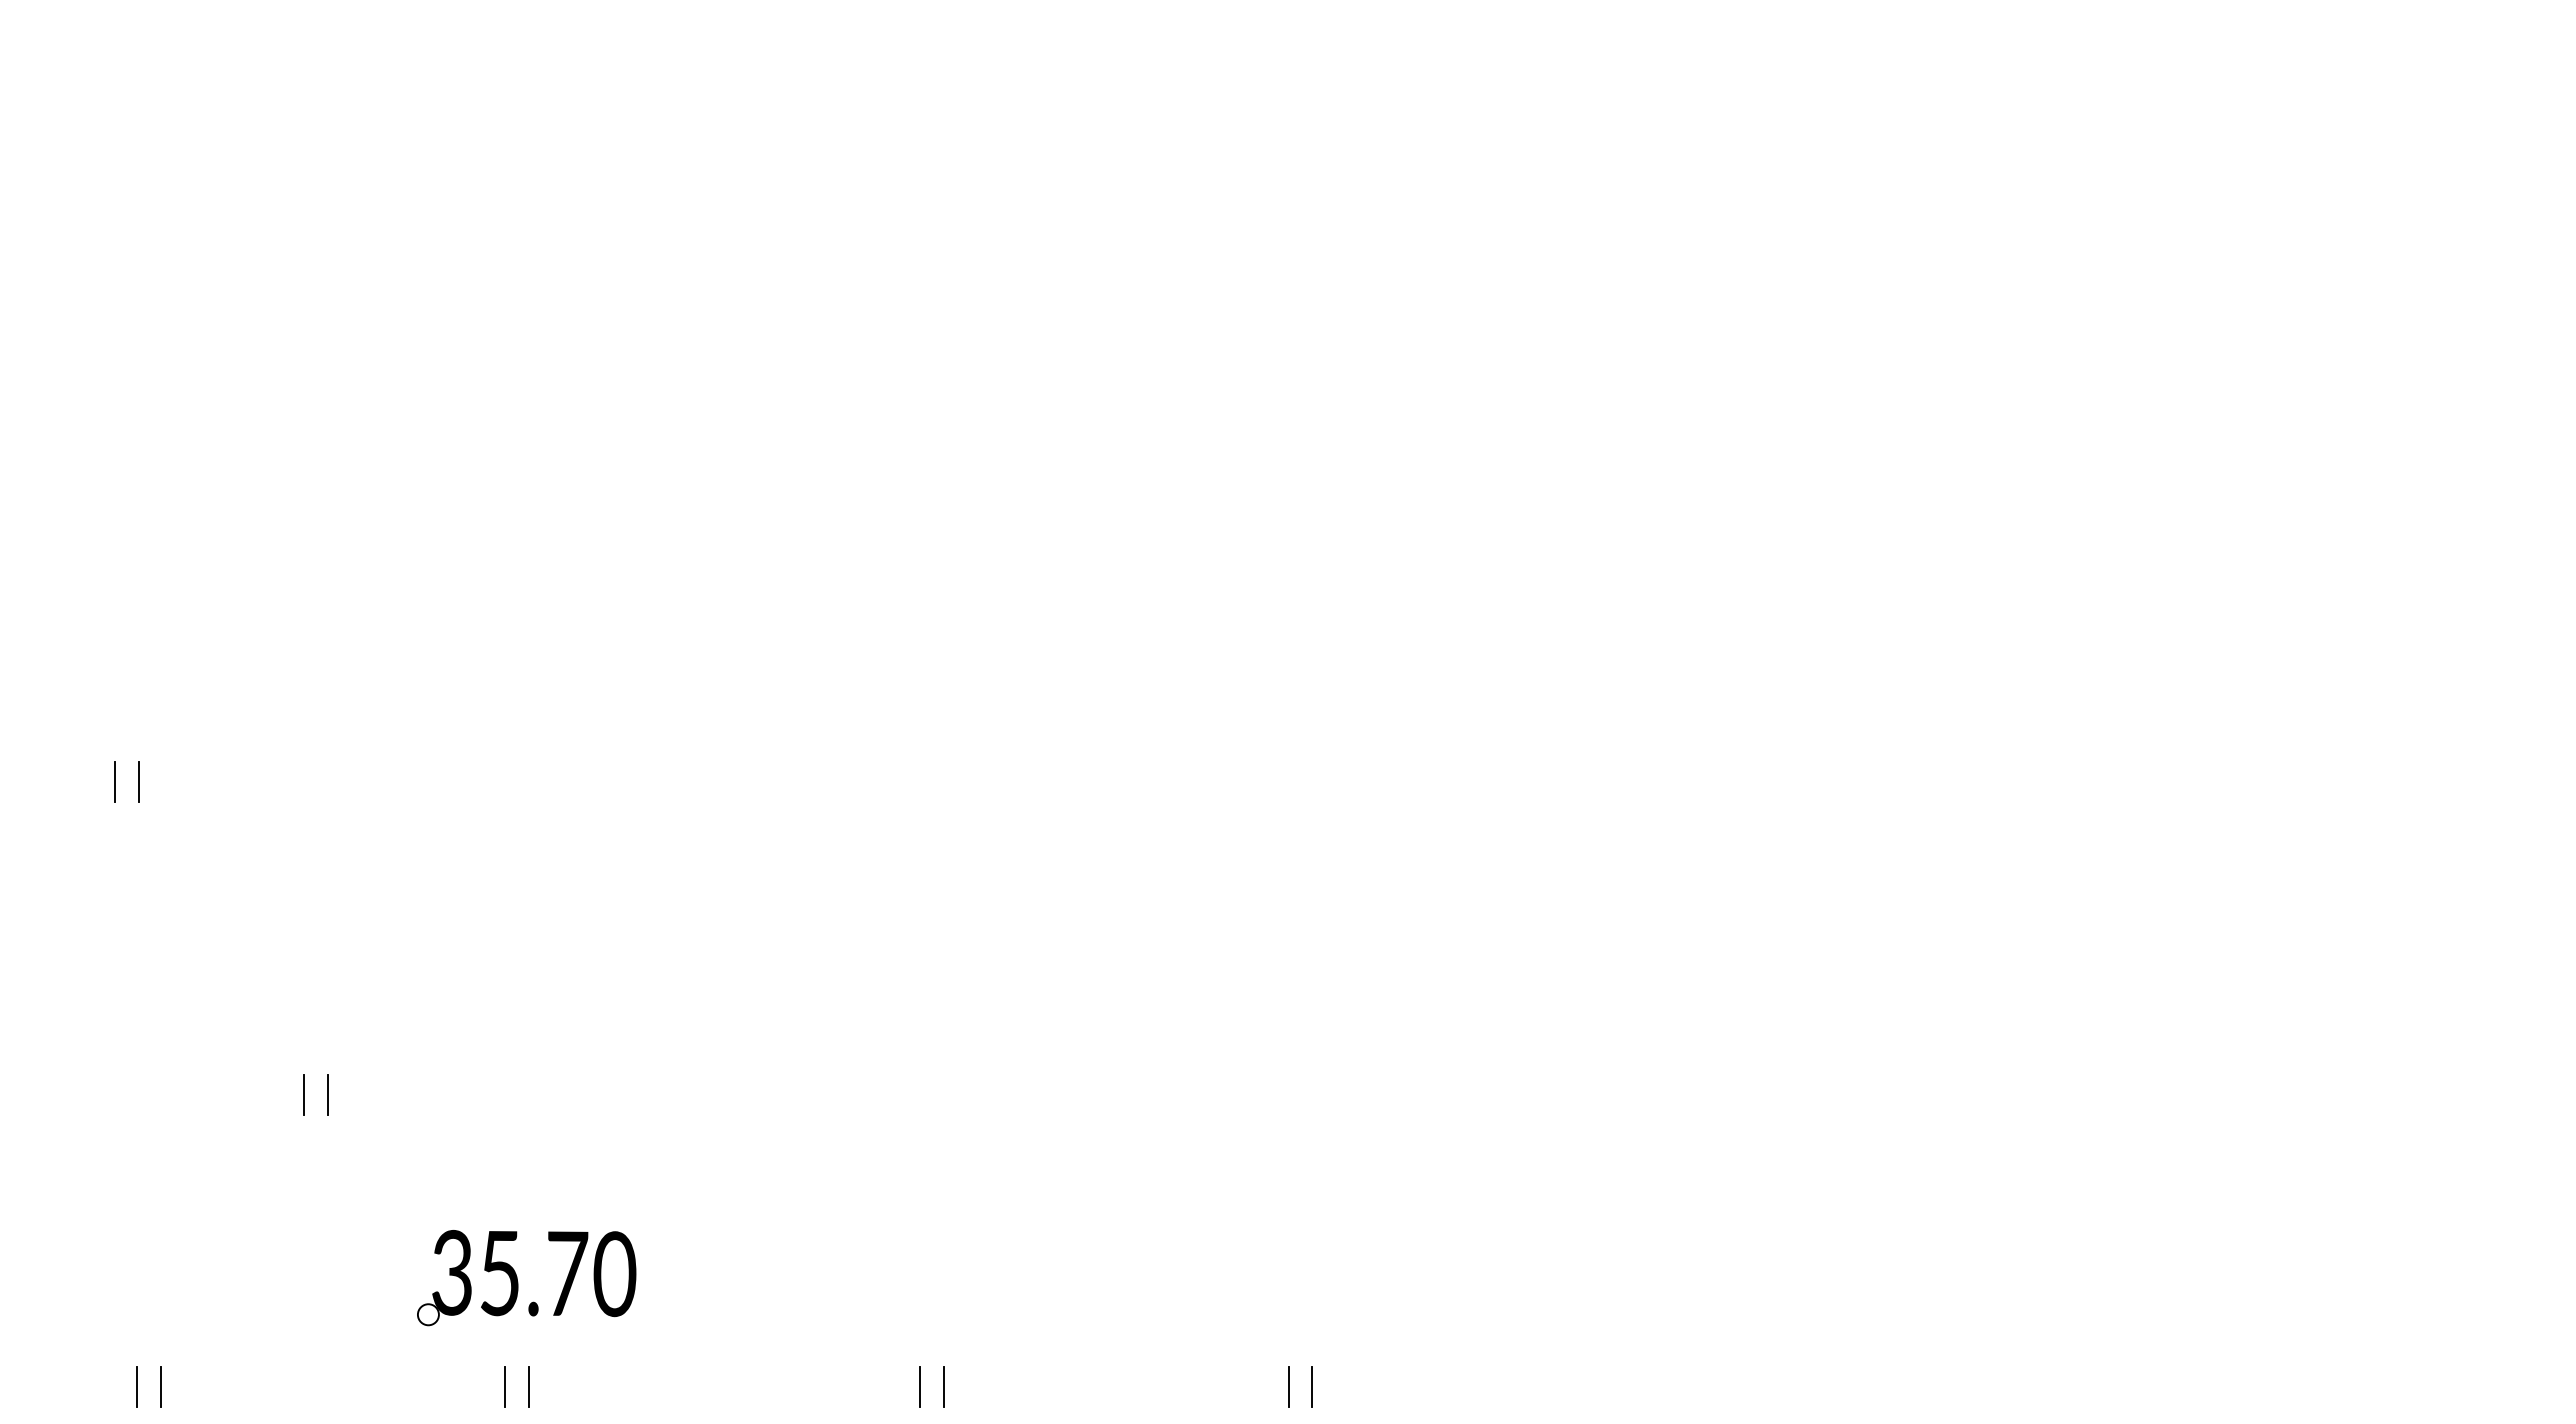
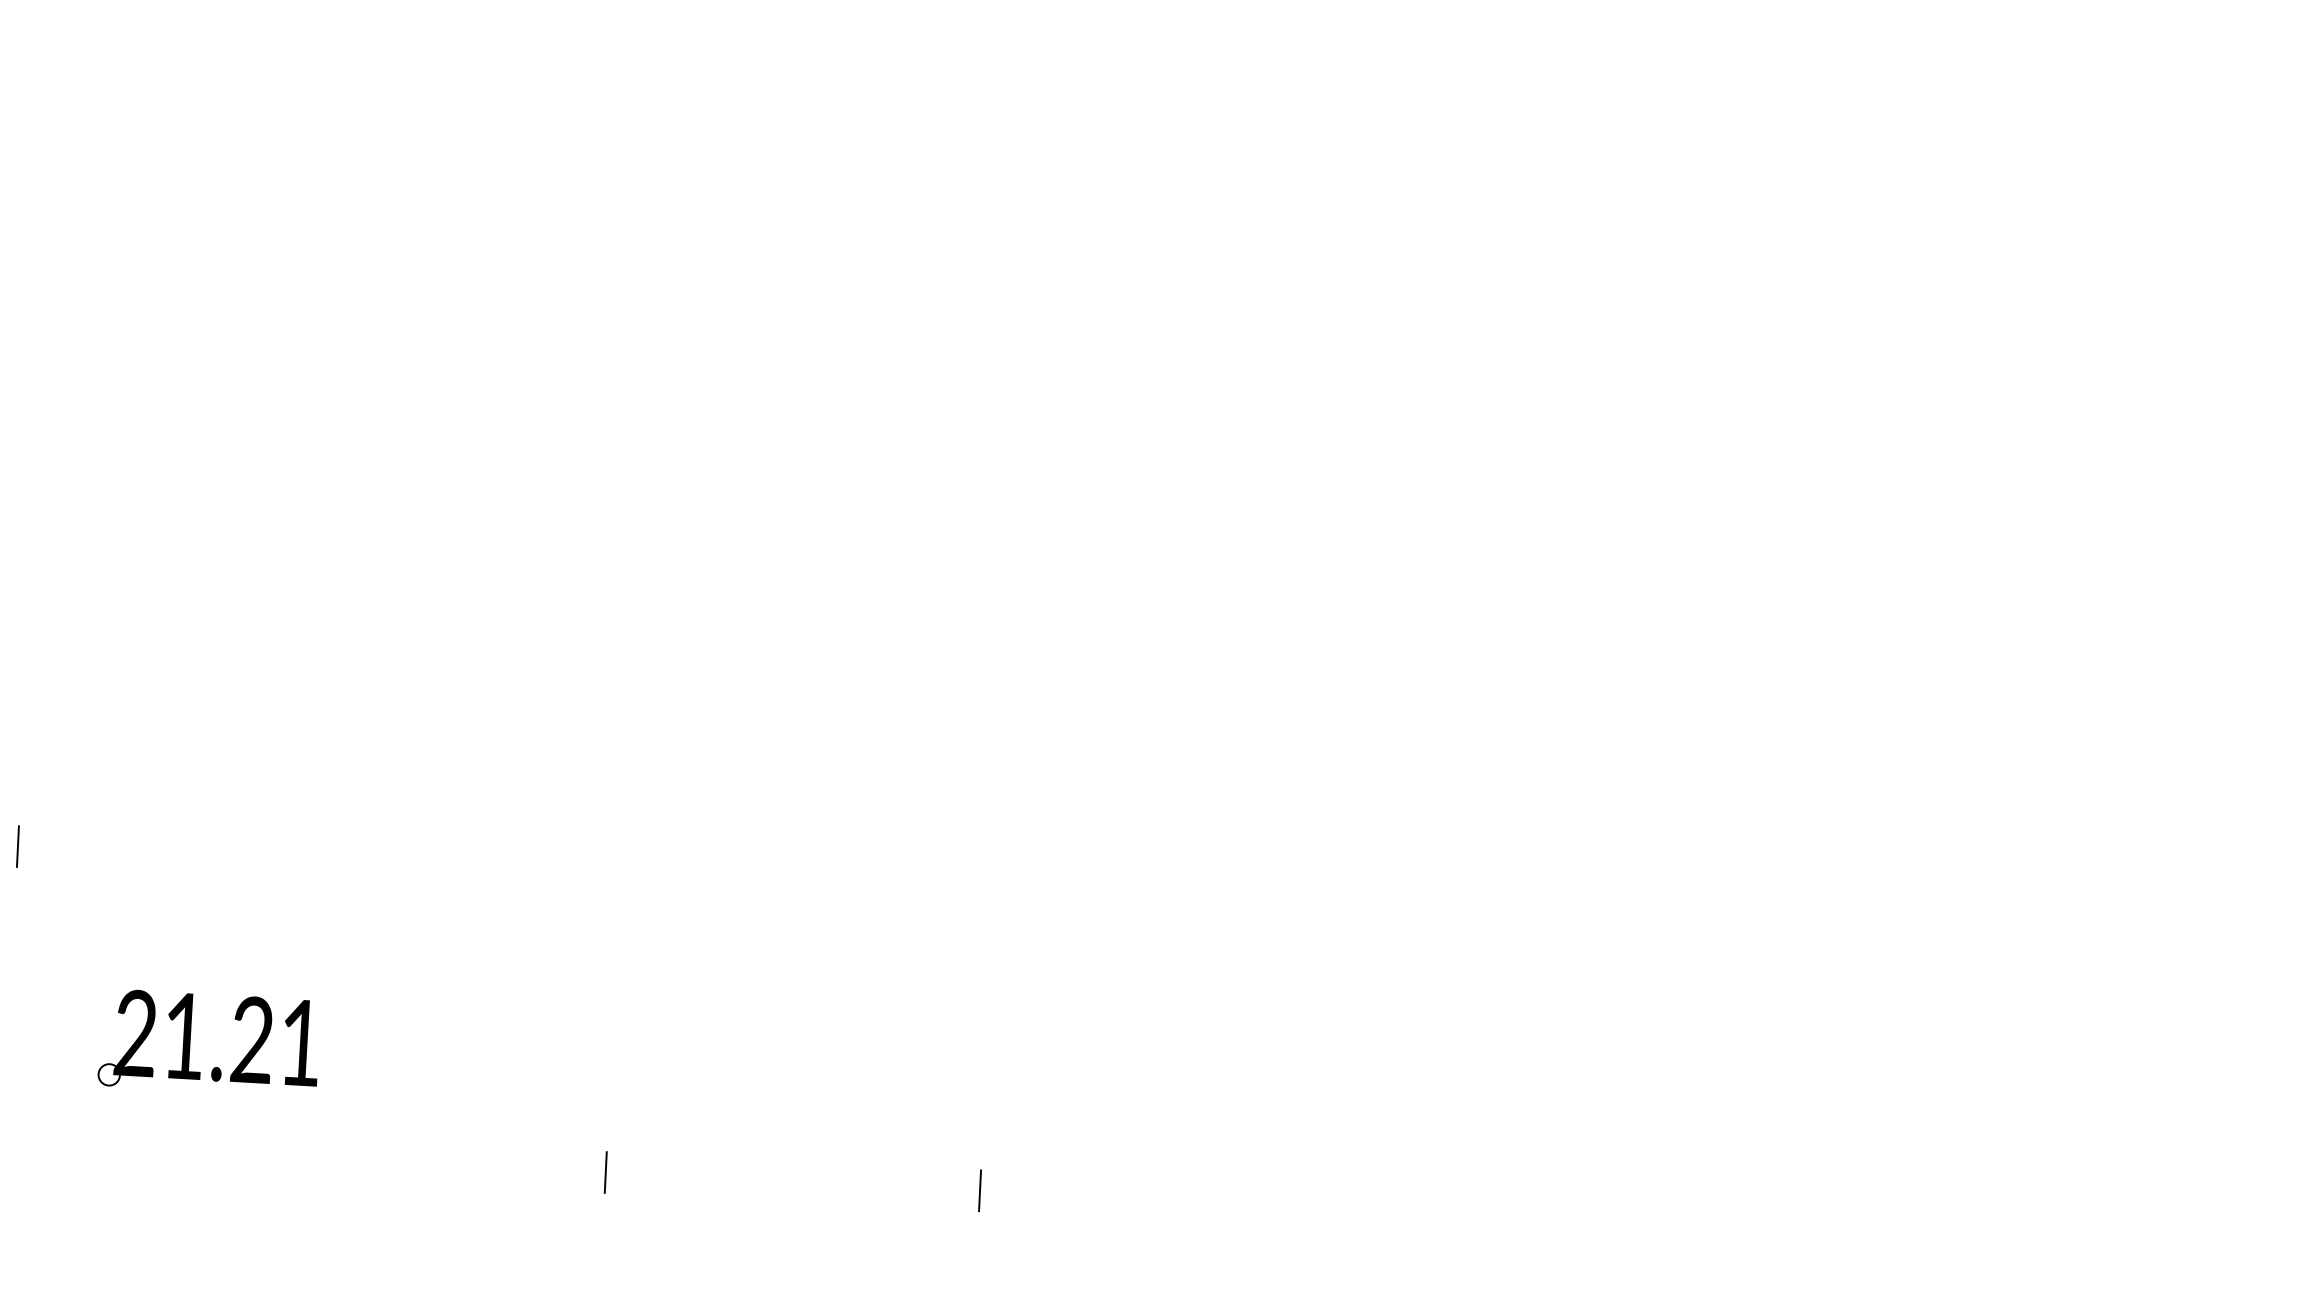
text: (534, 1273) -> (219, 1038), 35.70 -> 21.21
line: (505, 1386) -> (184, 1151), removed
line: (529, 1386) -> (208, 1152), removed
line: (944, 1386) -> (630, 1173), removed
line: (1311, 1386) -> (1003, 1191), removed

